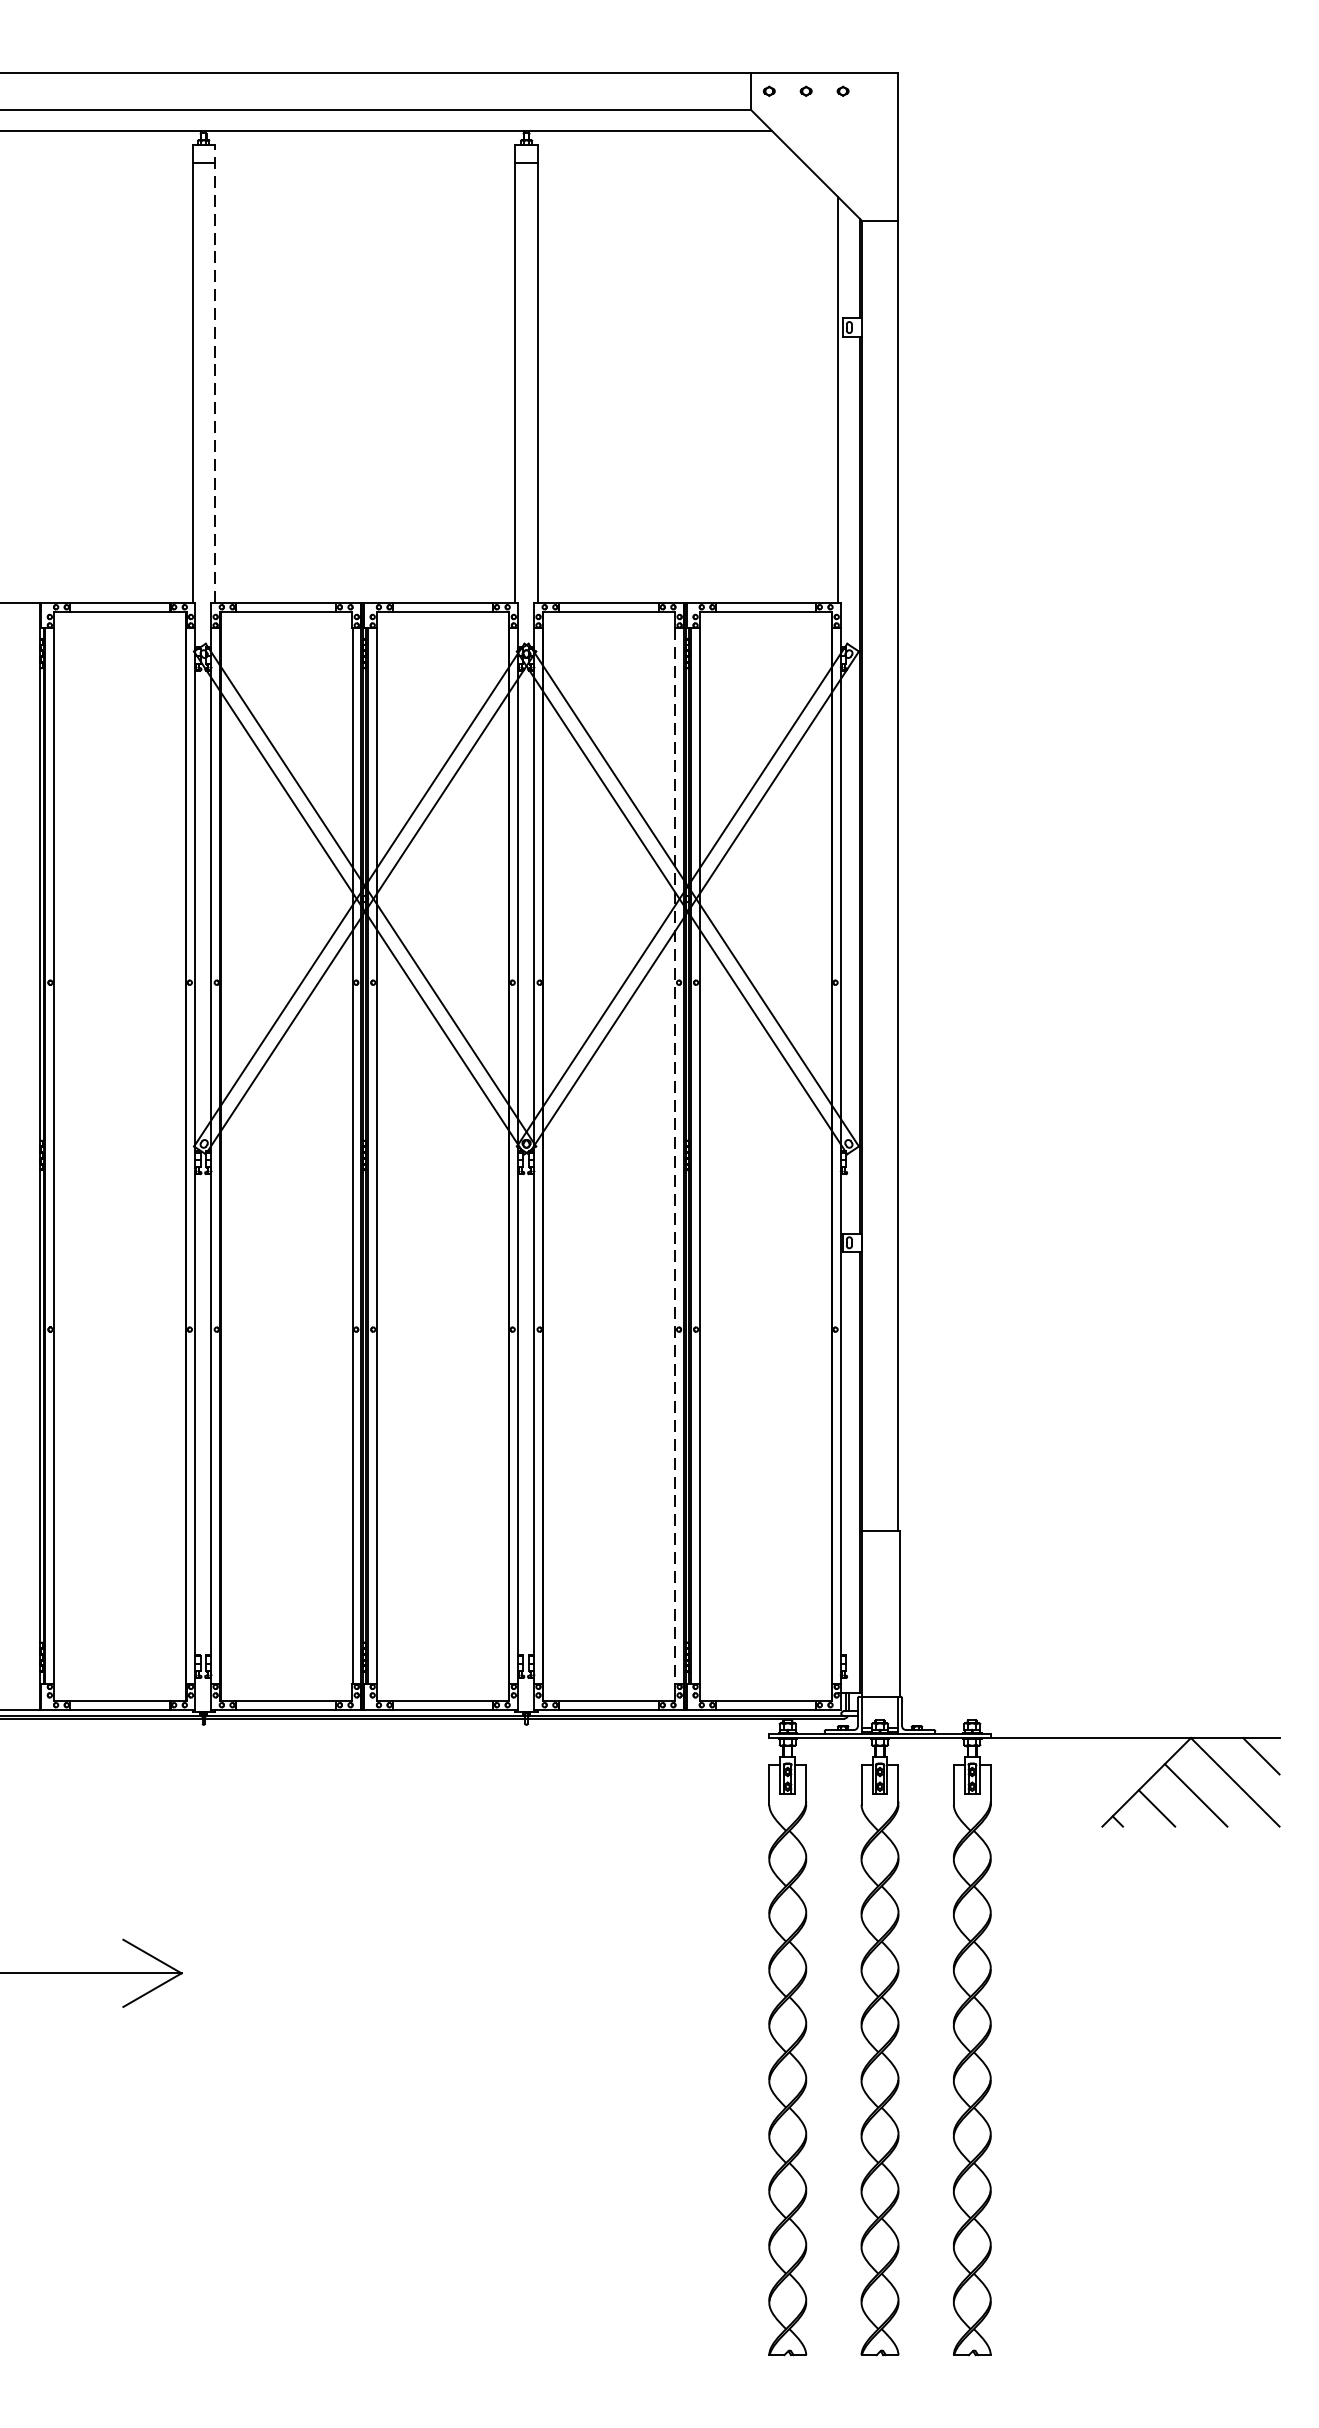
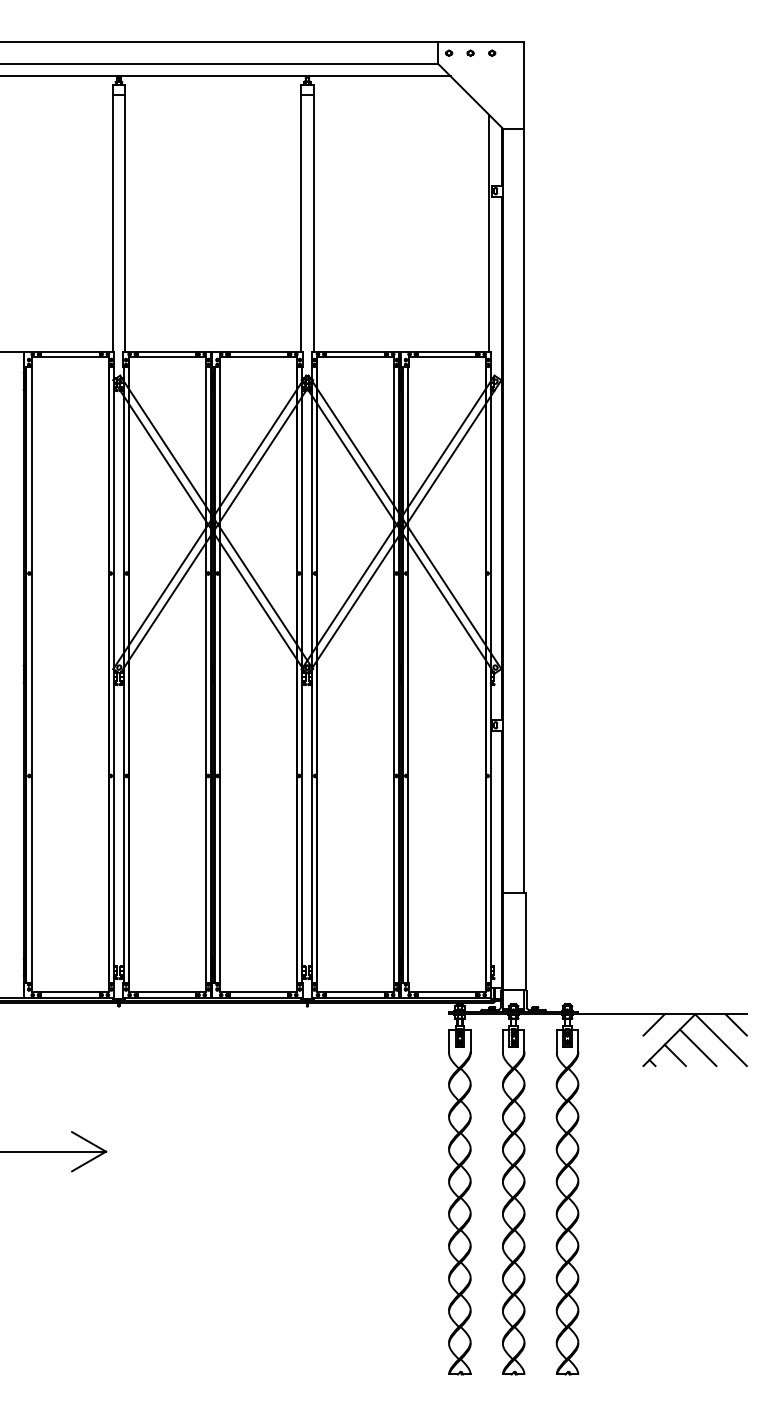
line: (214, 374) -> (125, 218), dashed -> solid
line: (675, 1157) -> (394, 675), dashed -> solid
line: (1119, 1755) -> (653, 1024), added

